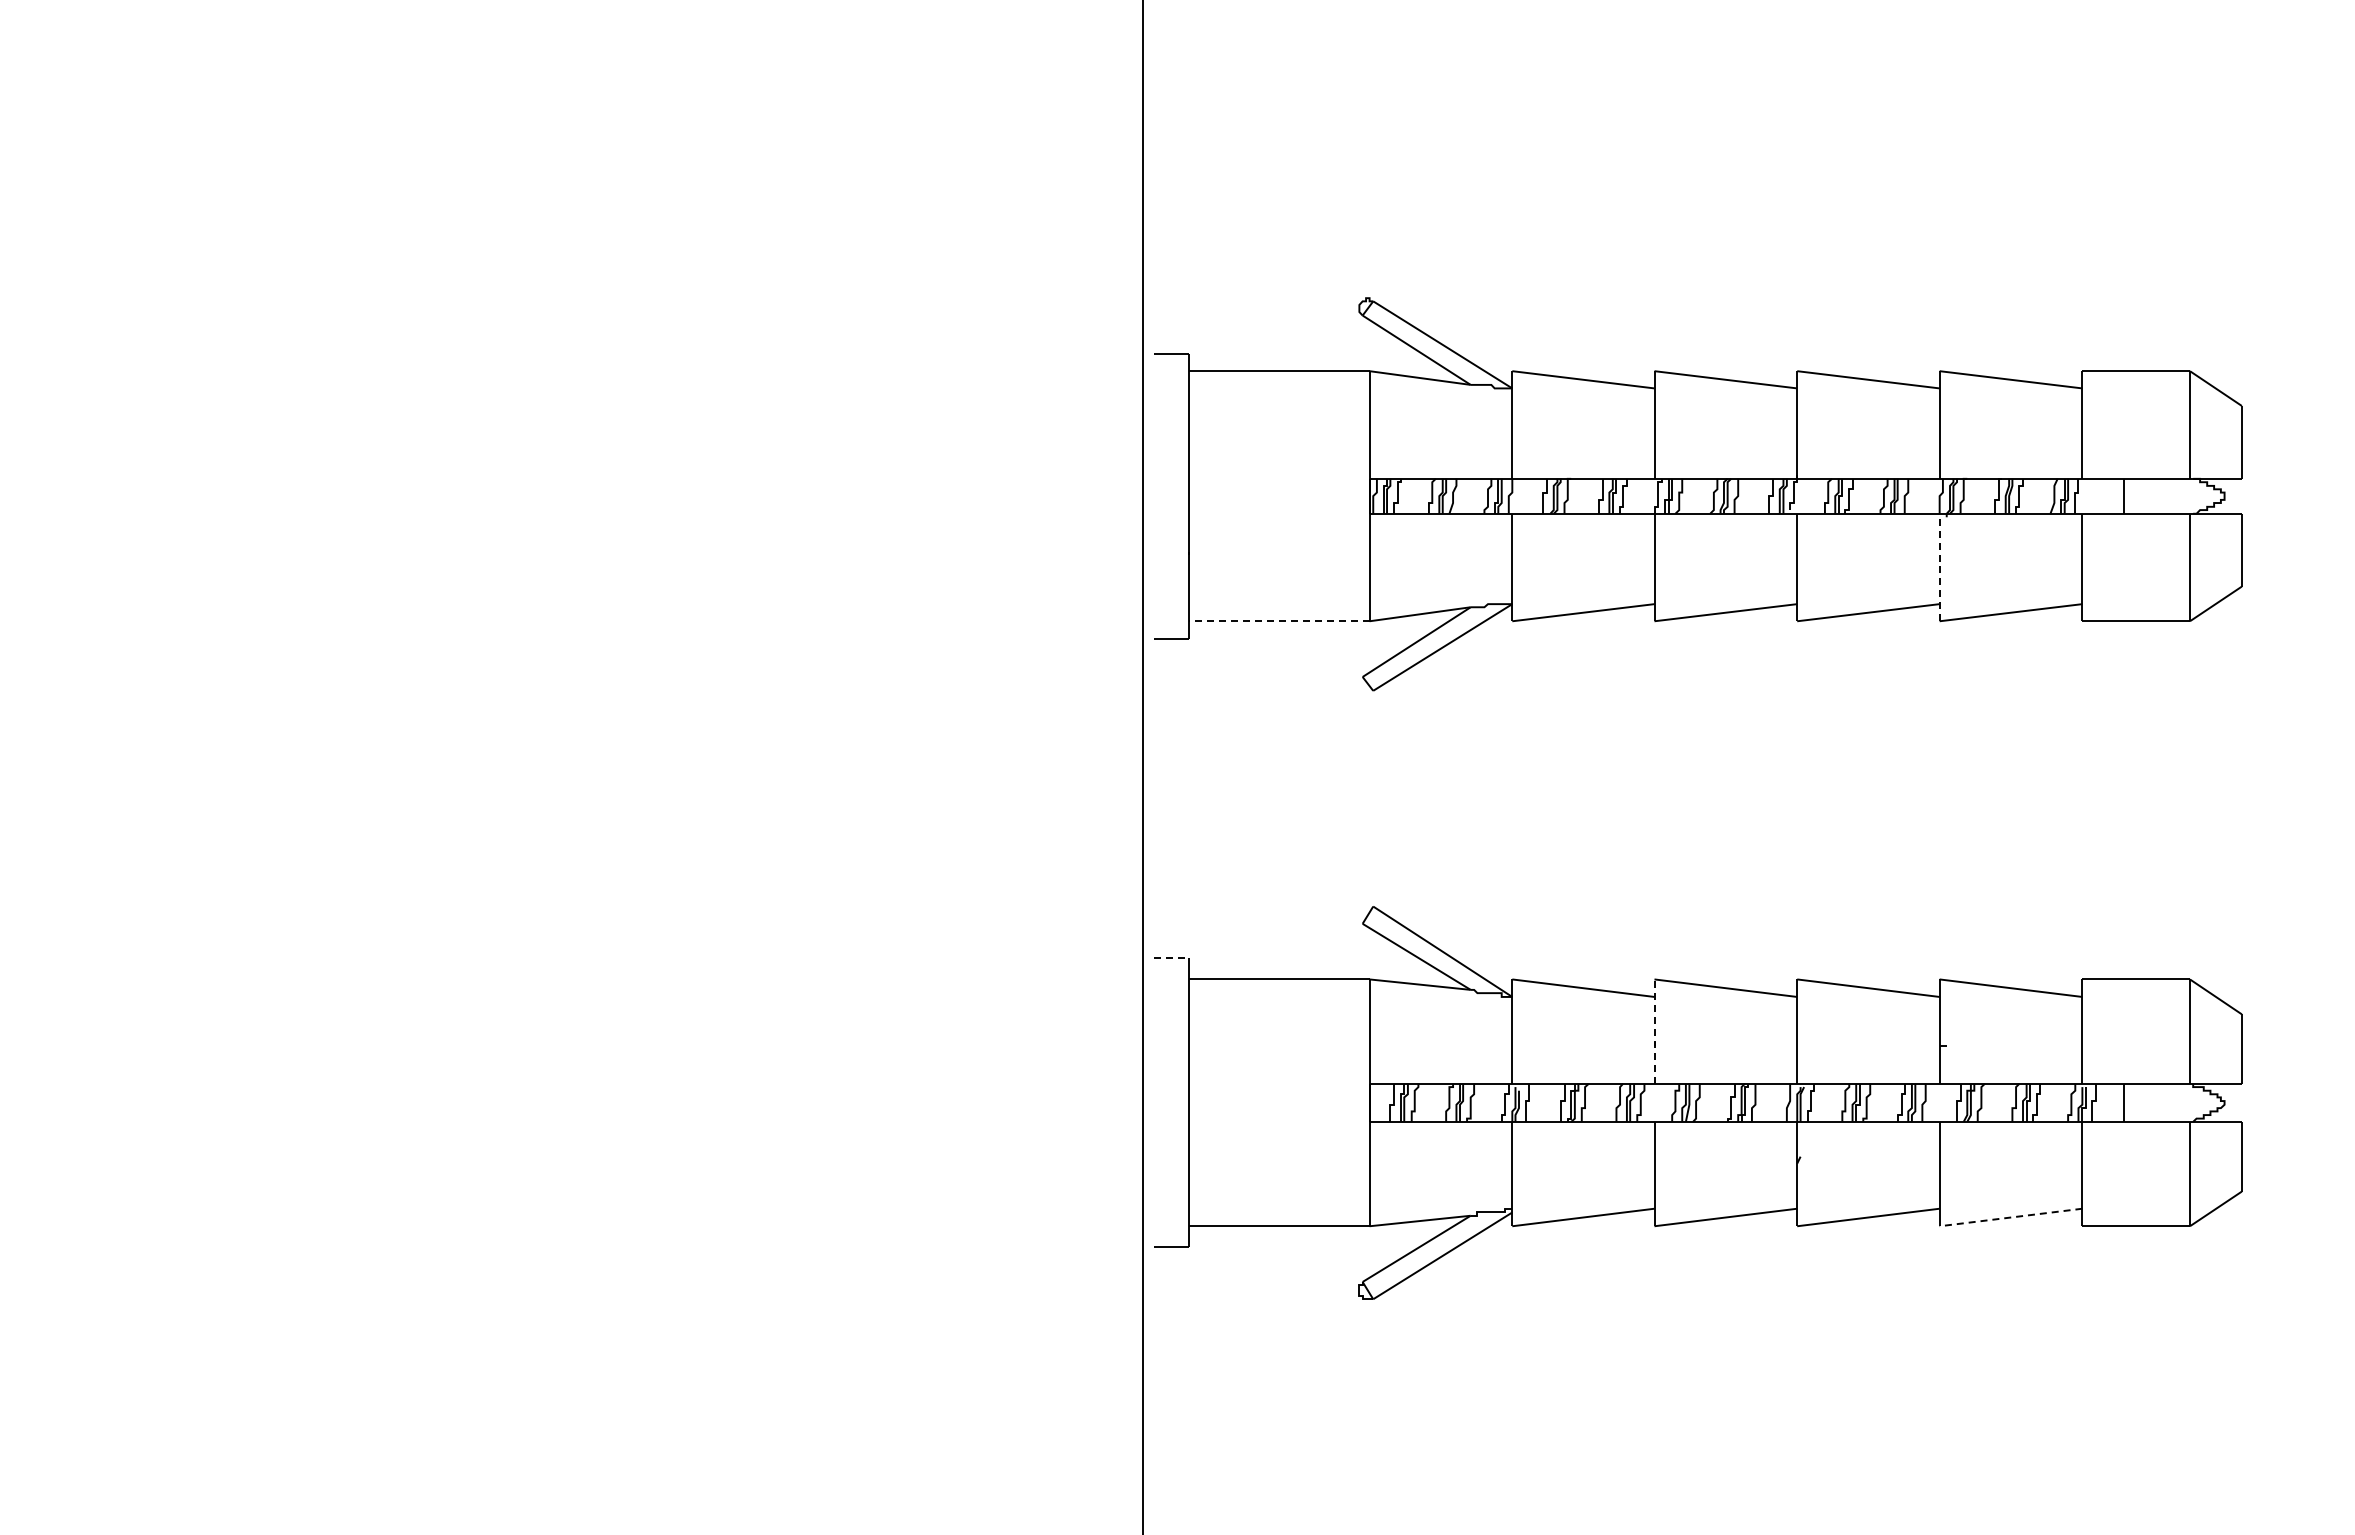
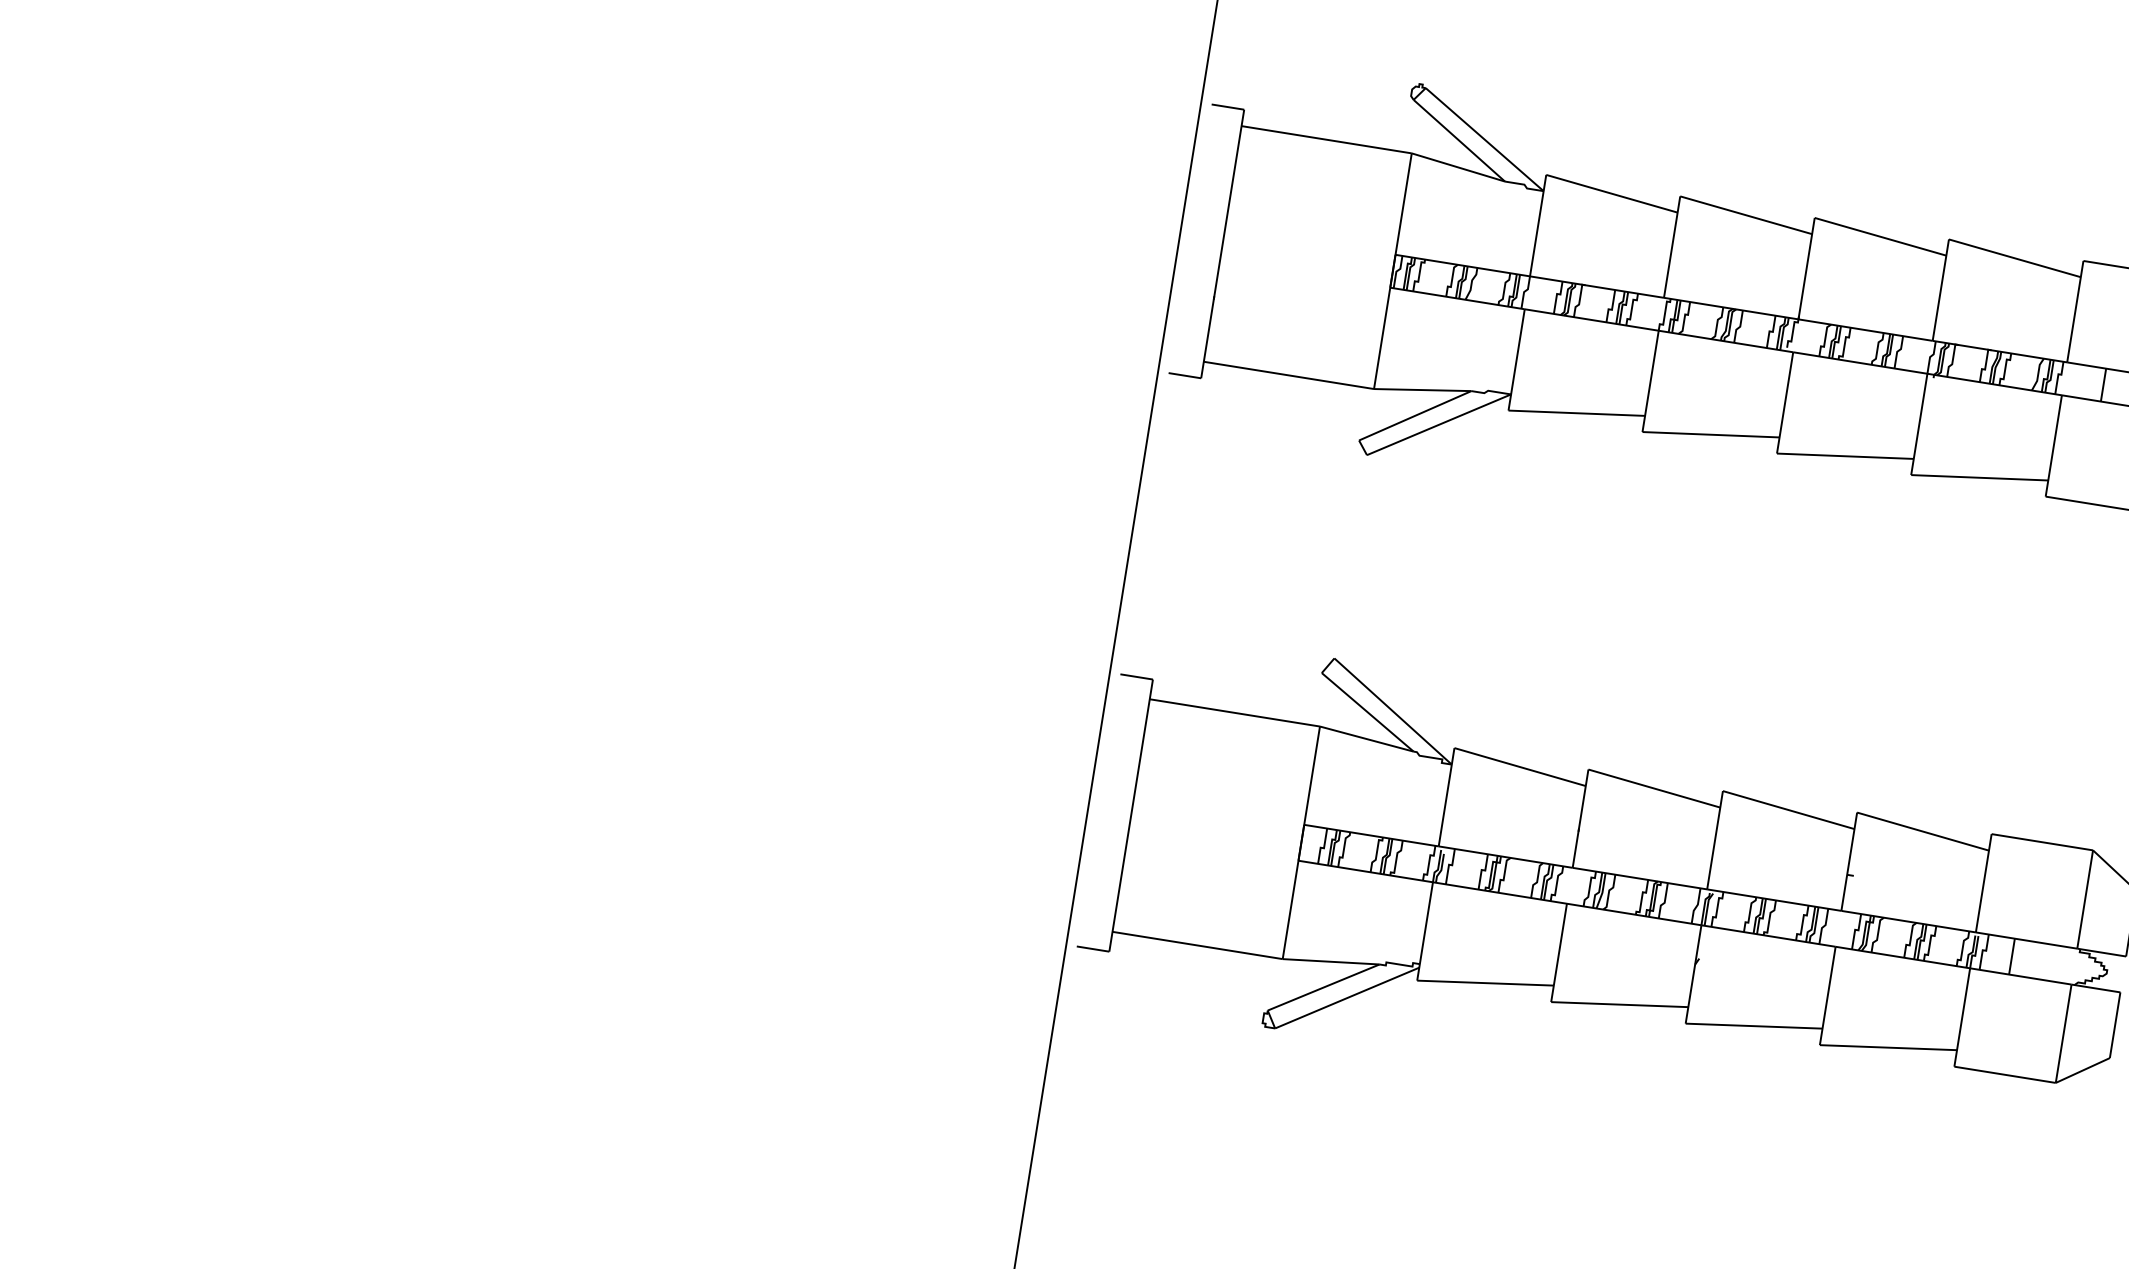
line: (1939, 567) -> (1919, 424), dashed -> solid
line: (1278, 621) -> (1288, 375), dashed -> solid
line: (1172, 958) -> (1137, 677), dashed -> solid
line: (1654, 1031) -> (1580, 818), dashed -> solid
line: (2011, 1217) -> (1888, 1047), dashed -> solid

